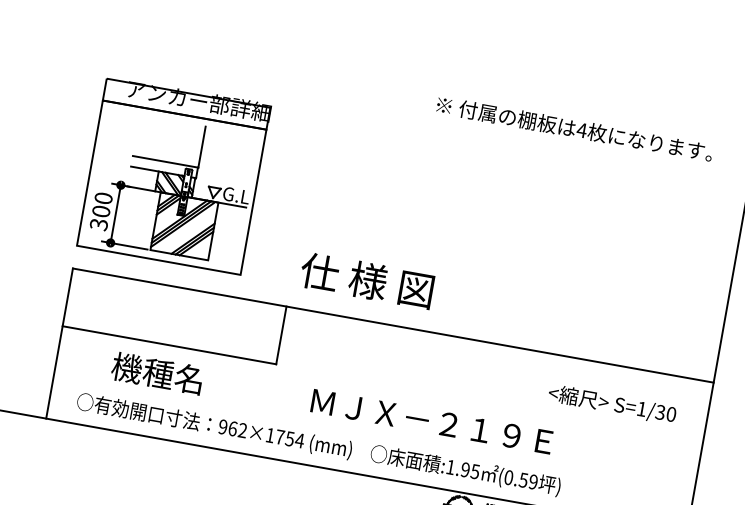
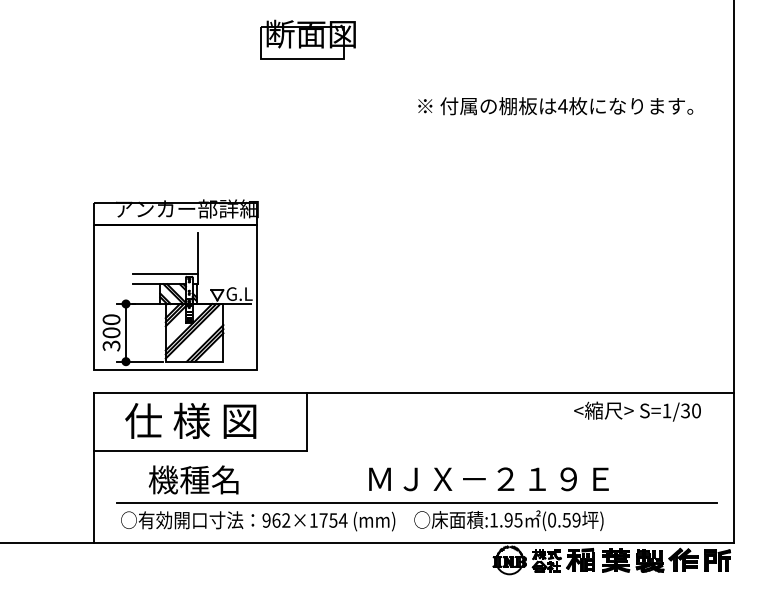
text: (574, 129) -> (555, 106), moved
text: (366, 280) -> (190, 420), moved
text: (612, 404) -> (637, 411), moved
text: (431, 421) -> (488, 479), moved
line: (376, 436) -> (416, 503), added

